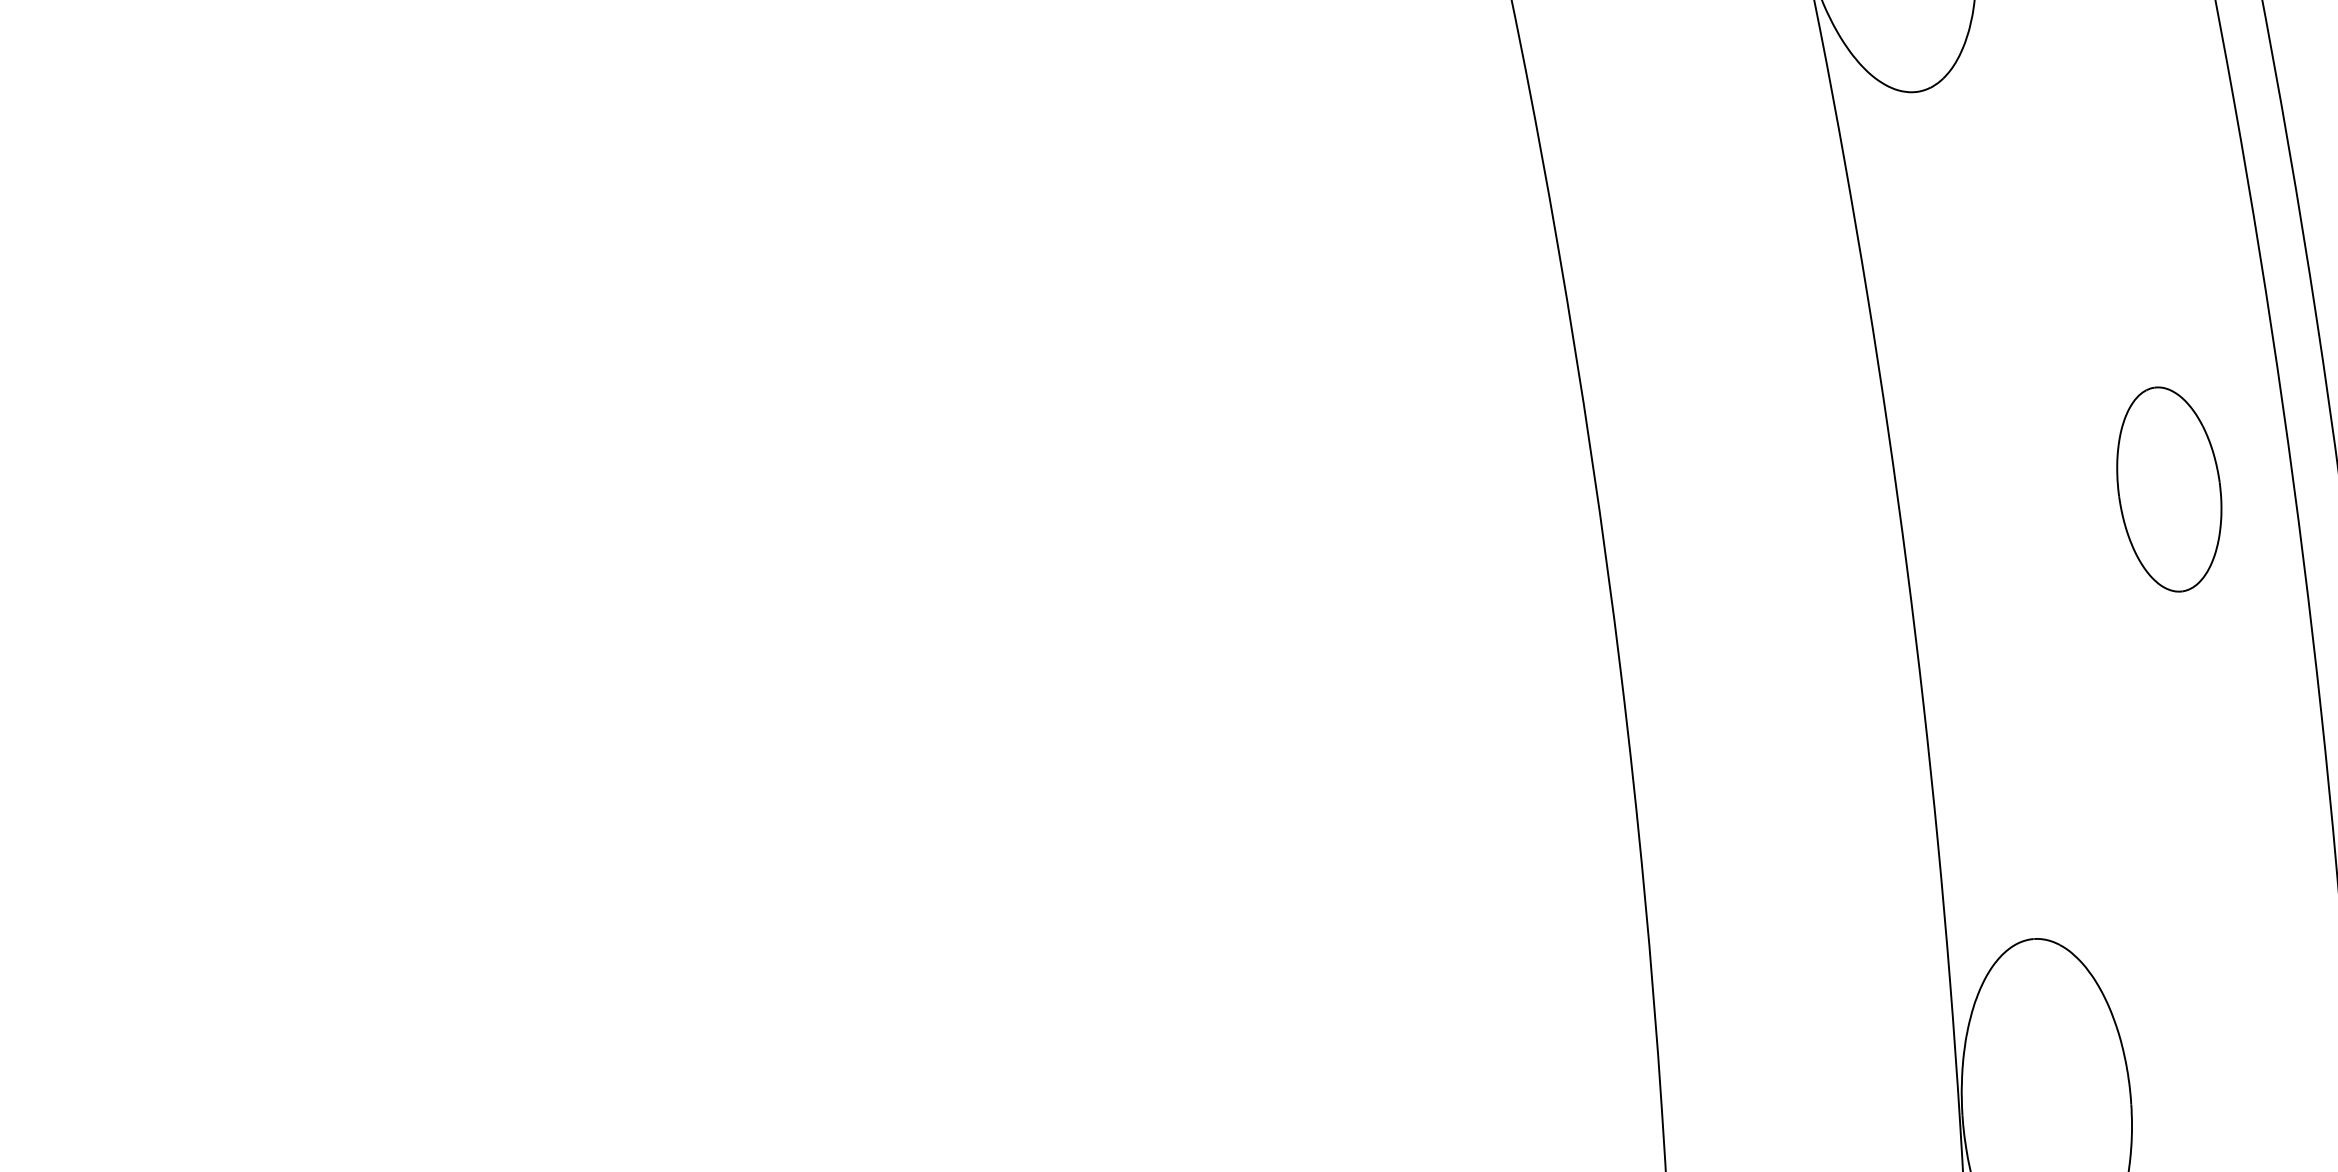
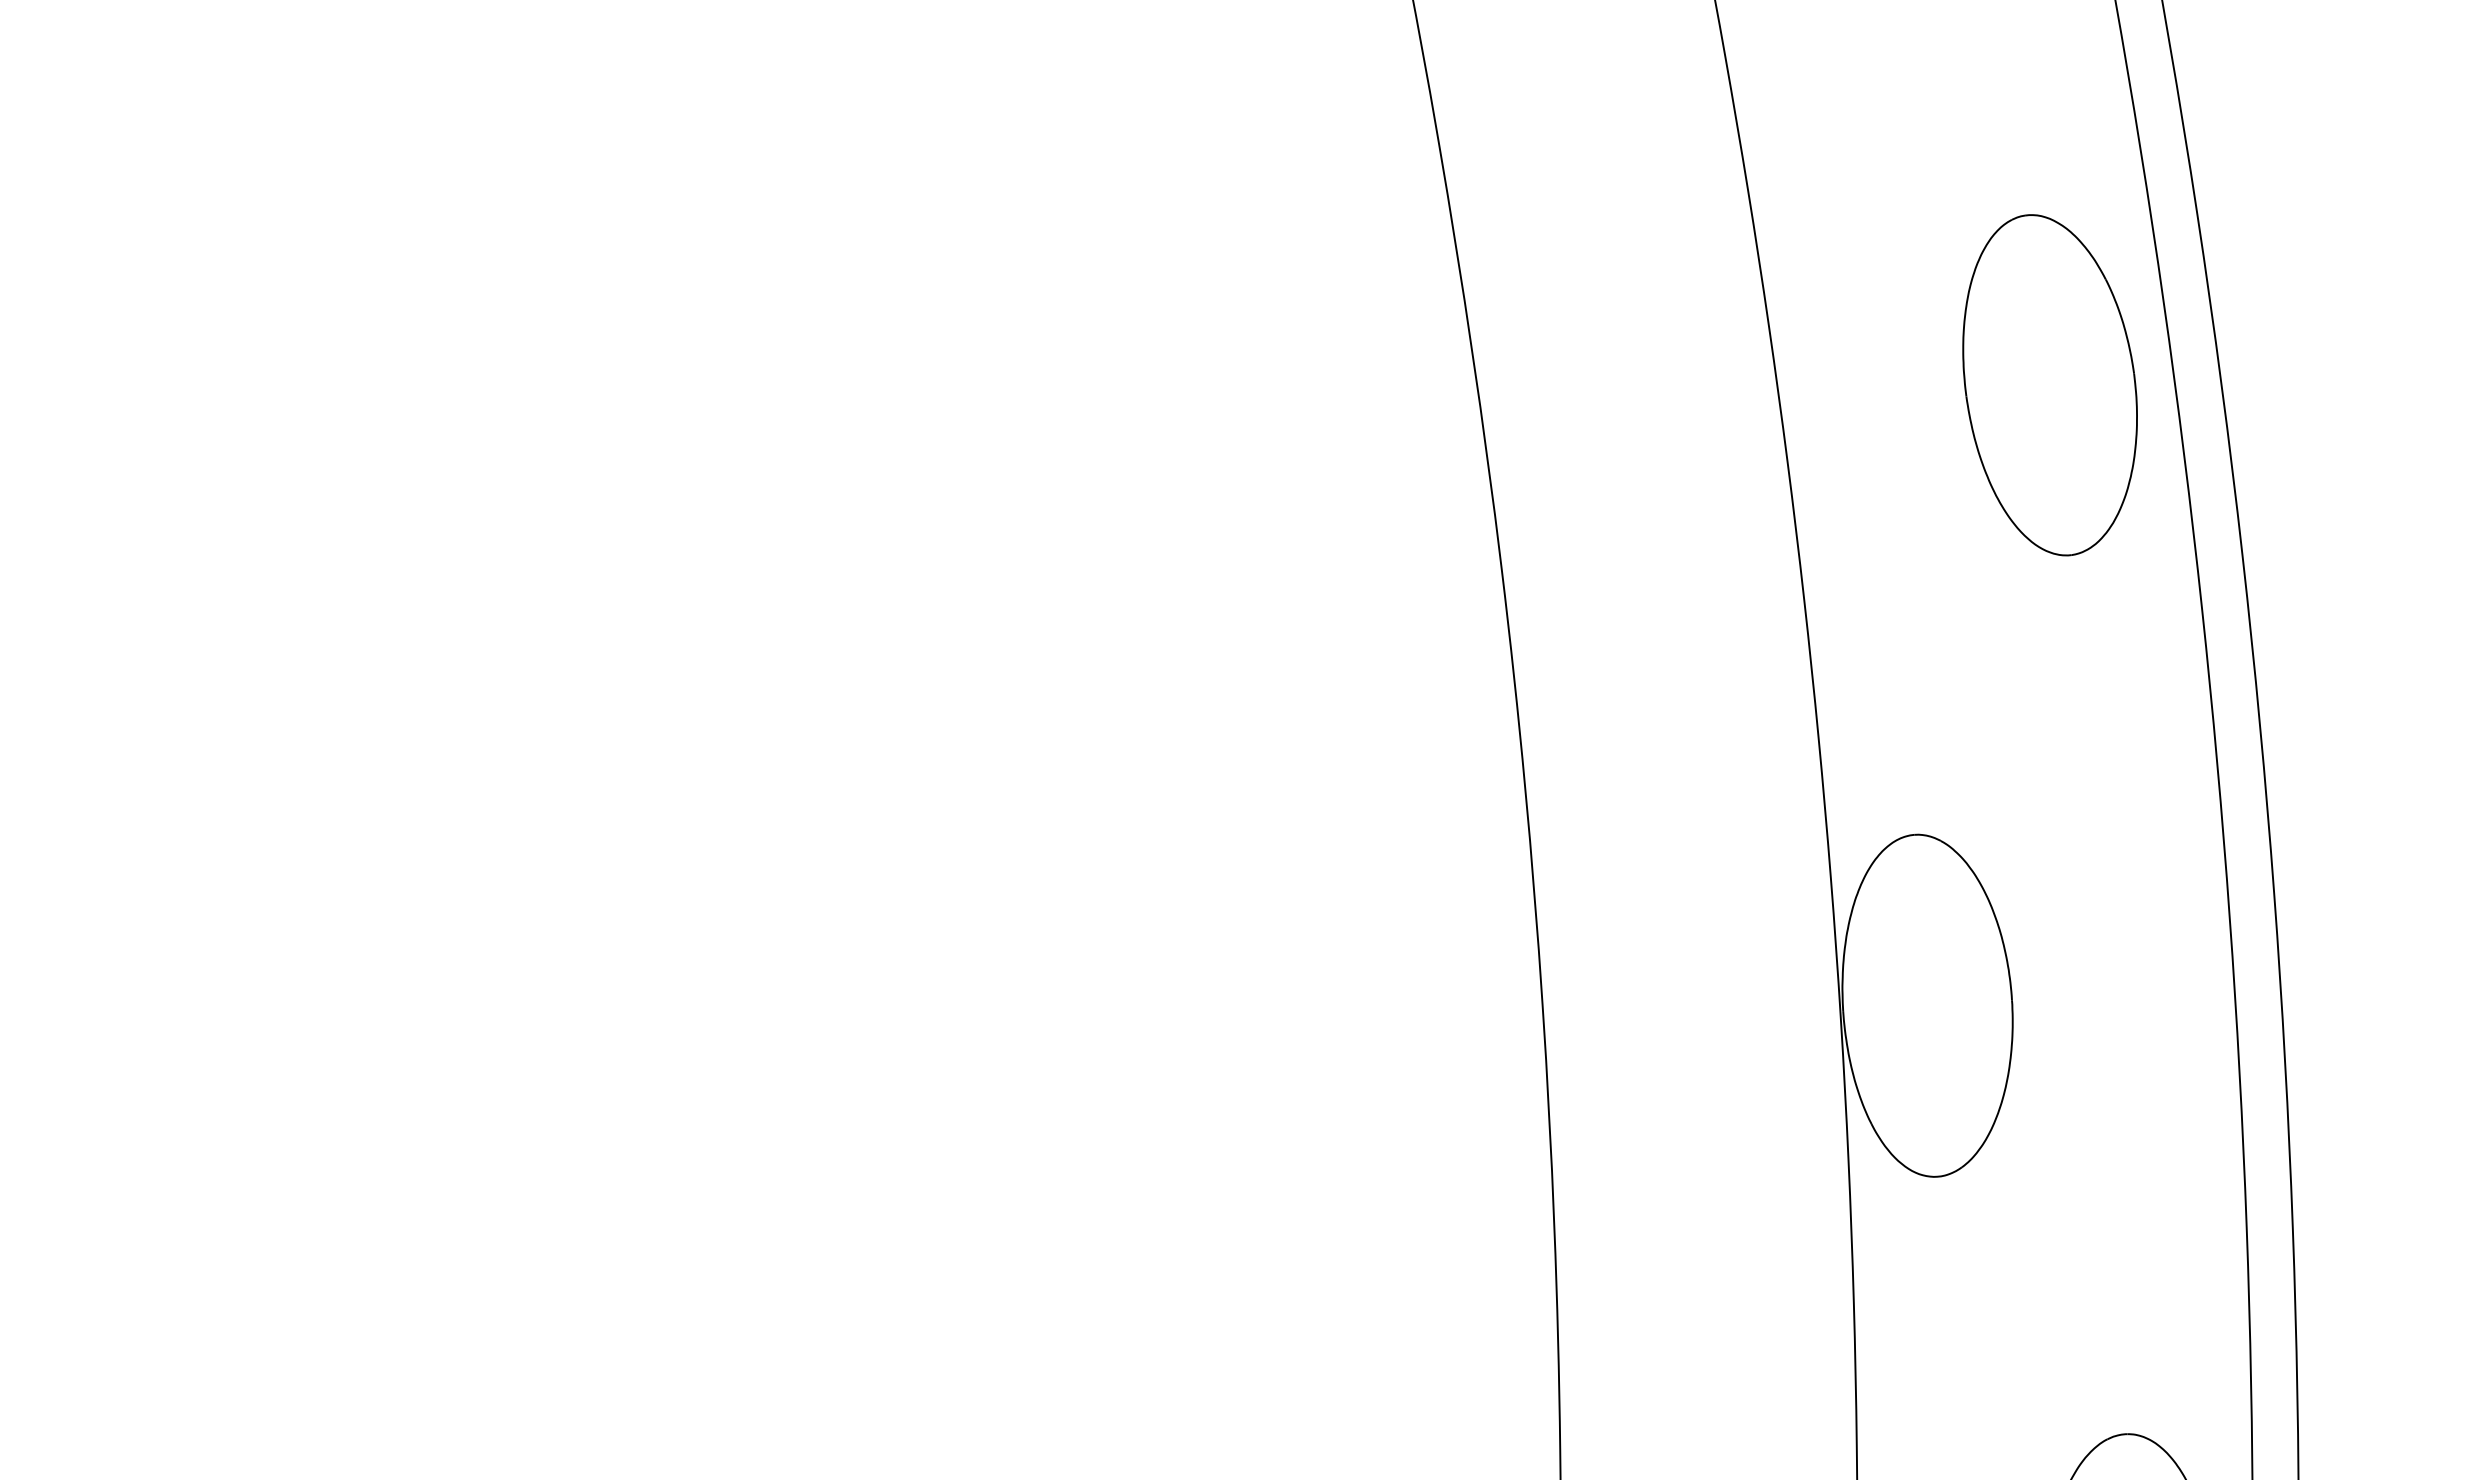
part: (2168, 489) -> (2049, 385), size x1.67

